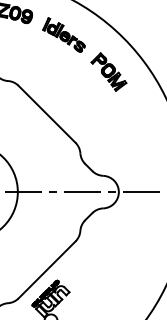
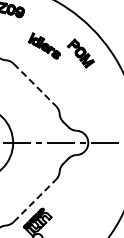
part: (62, 34) -> (43, 45), moved
line: (47, 114) -> (35, 85), solid -> dashed
line: (47, 269) -> (35, 200), solid -> dashed

